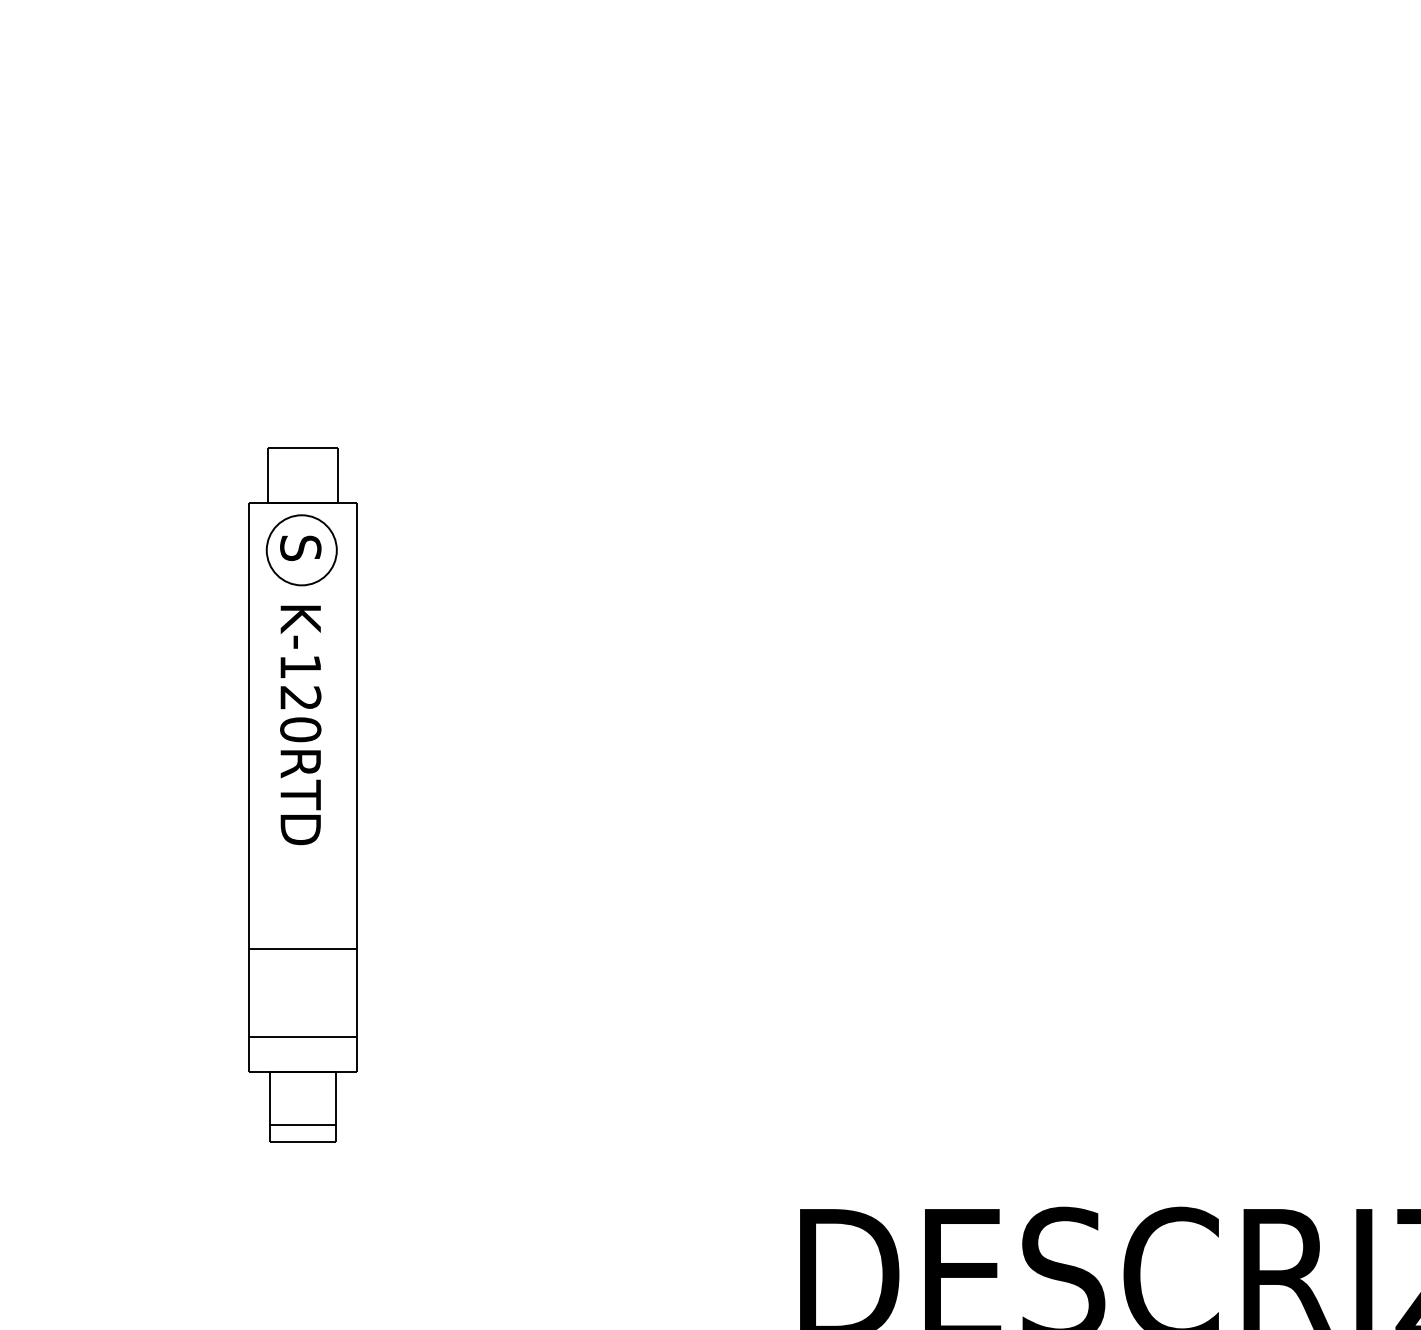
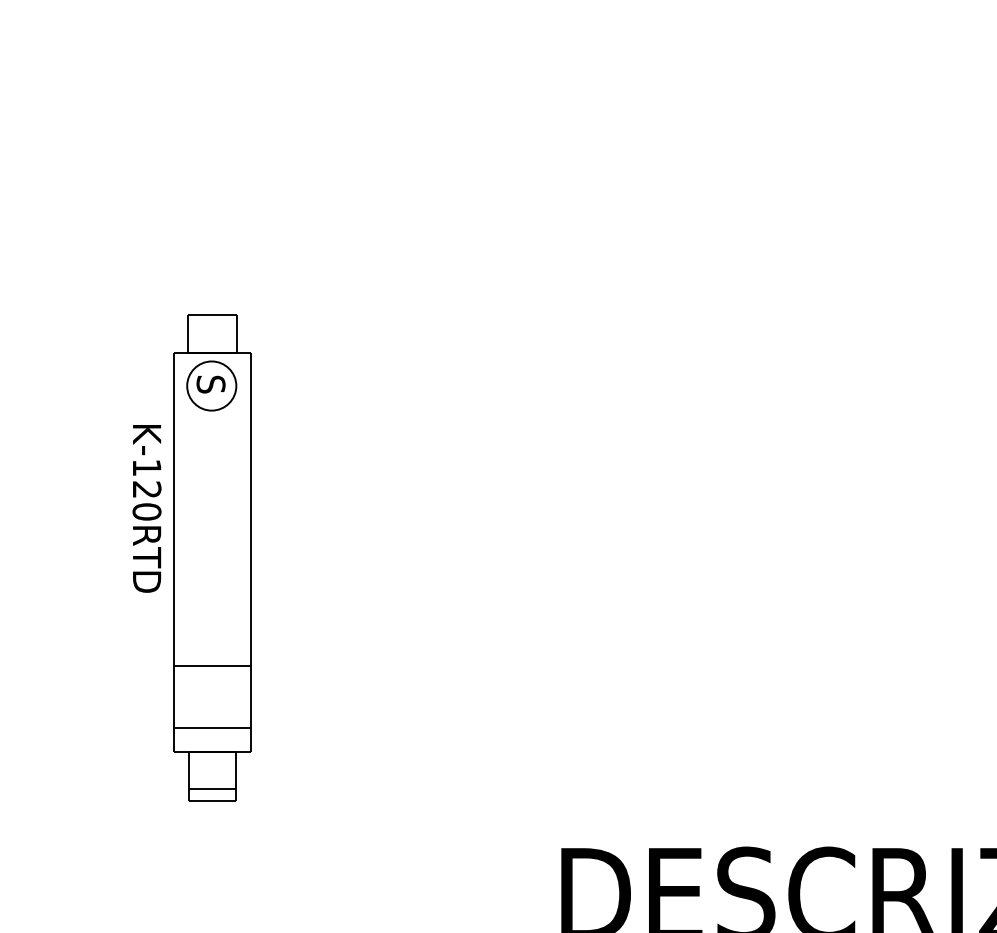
text: (299, 724) -> (146, 508), moved

